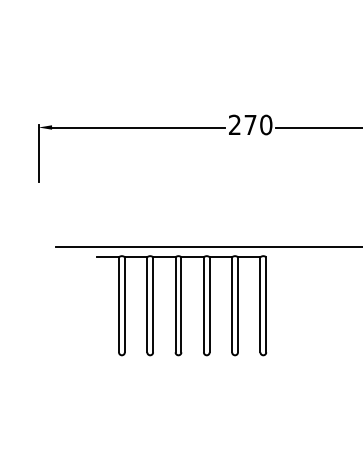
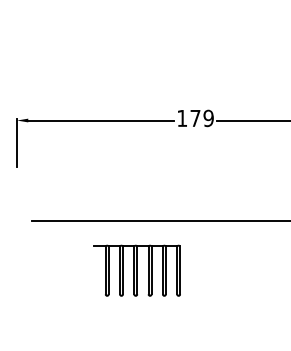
text: (250, 124) -> (195, 118), 270 -> 179
part: (181, 305) -> (137, 270), size x0.6

